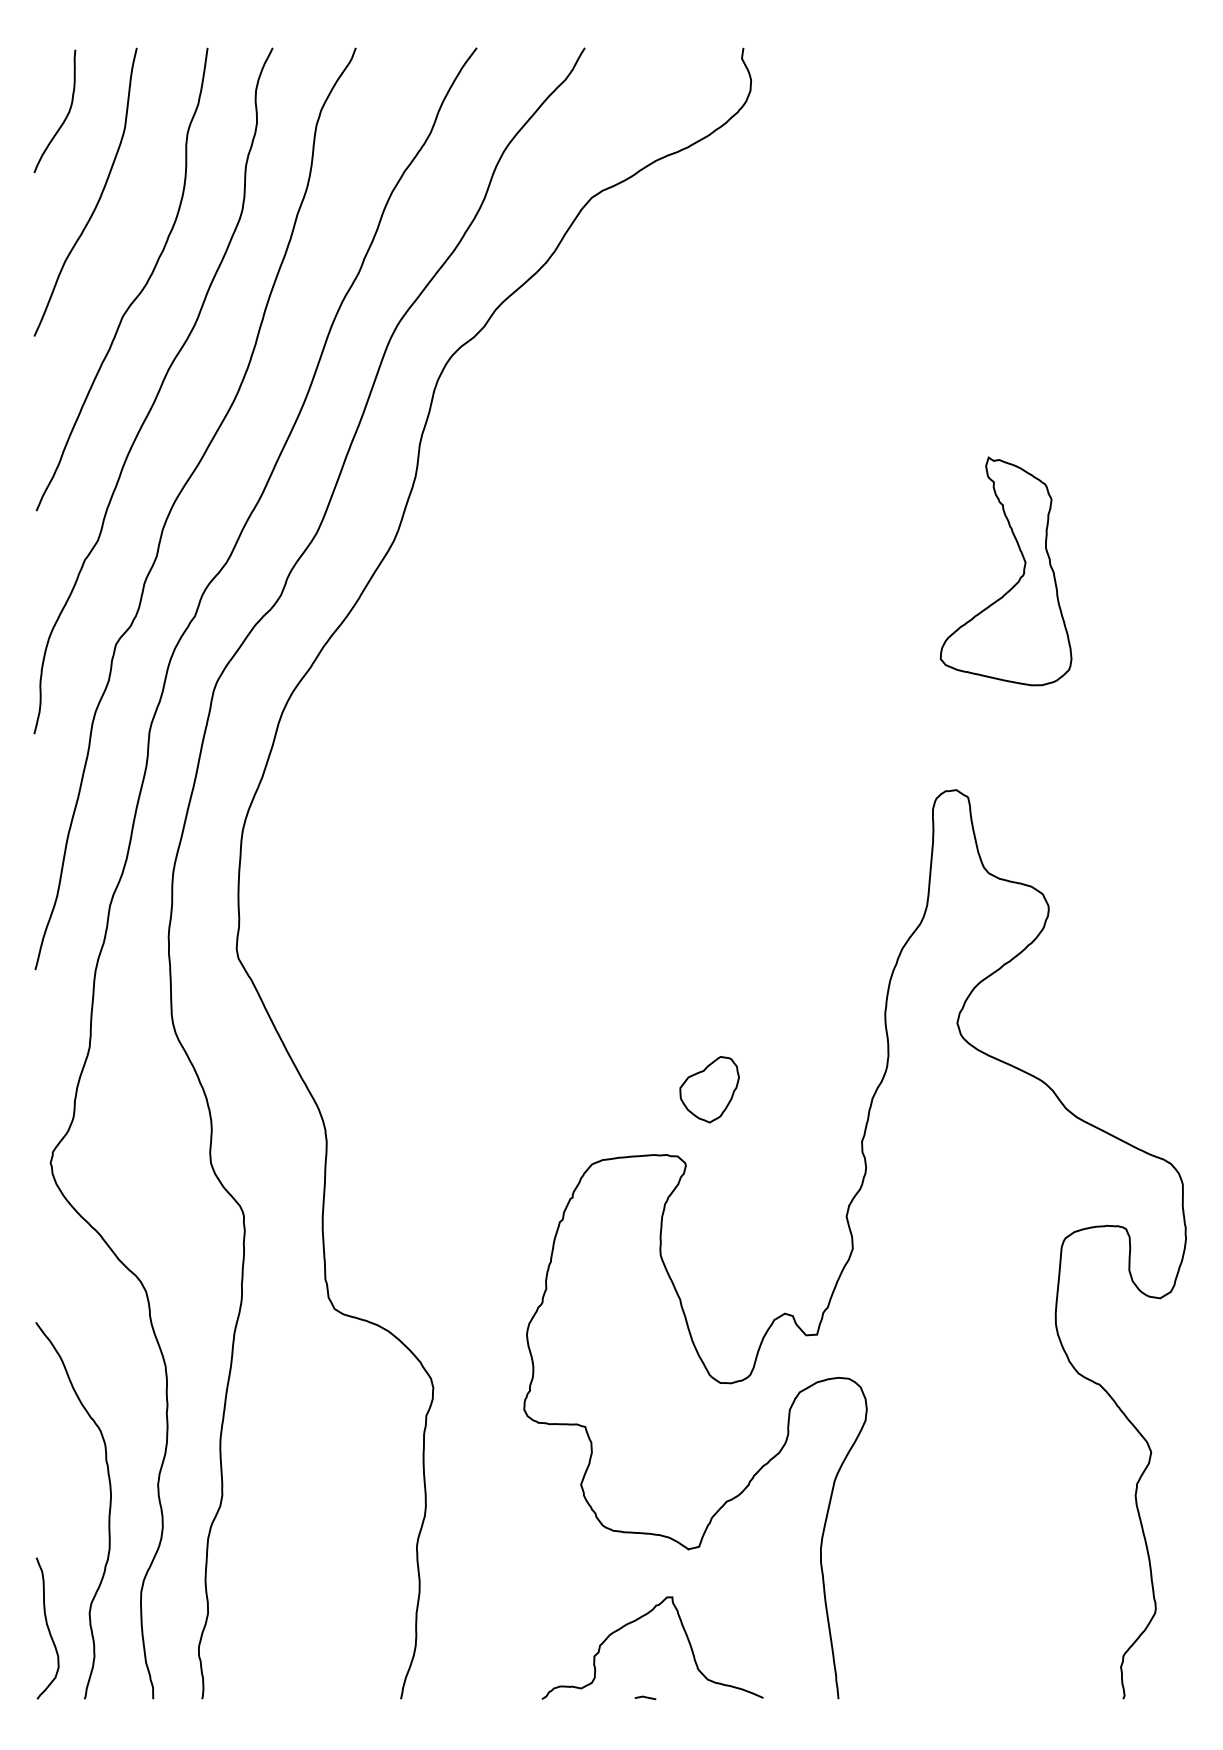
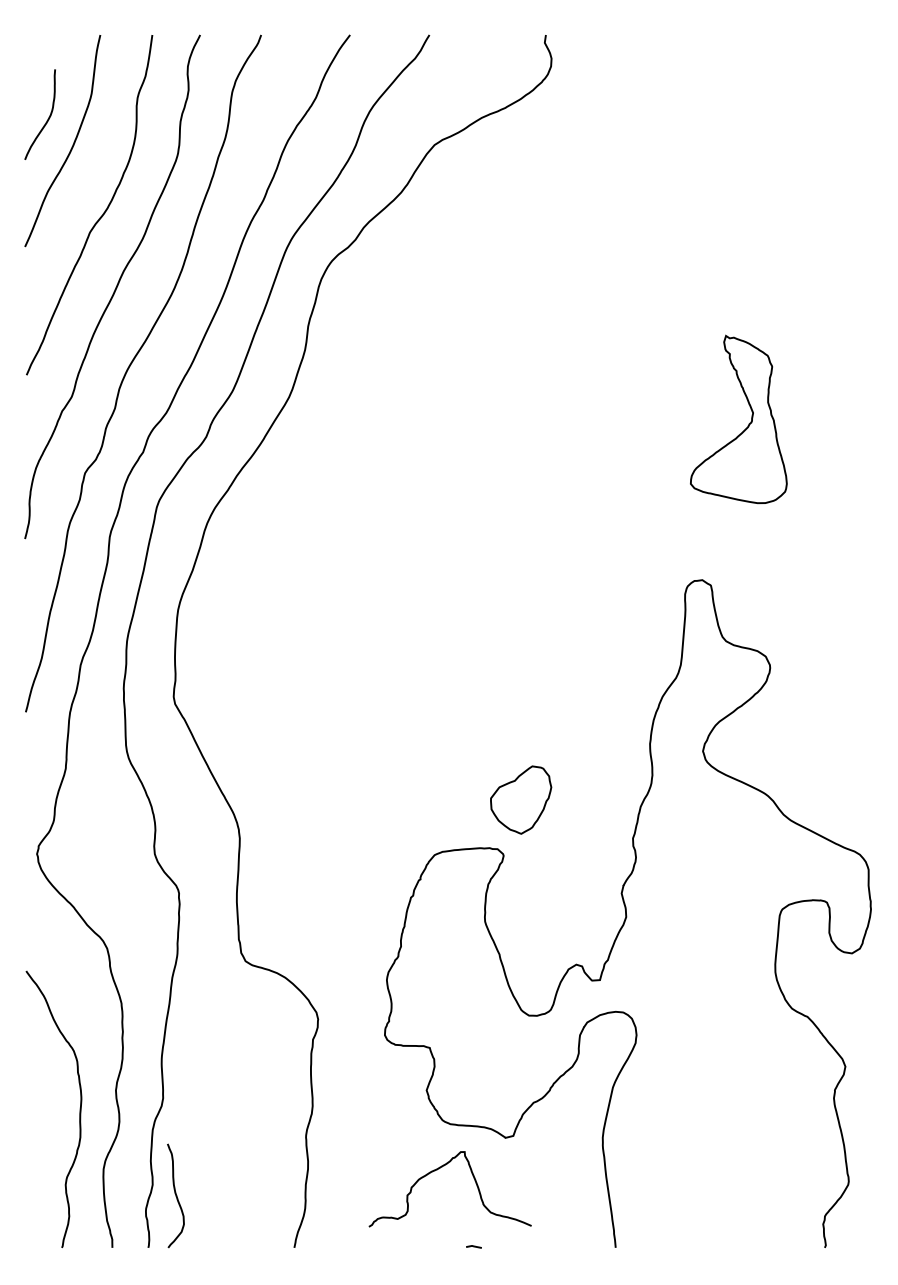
curve: (63, 119) -> (46, 120), moved
part: (708, 1090) -> (520, 800), size x1.4
curve: (635, 1622) -> (437, 1170), moved
curve: (47, 1627) -> (175, 1195), moved

